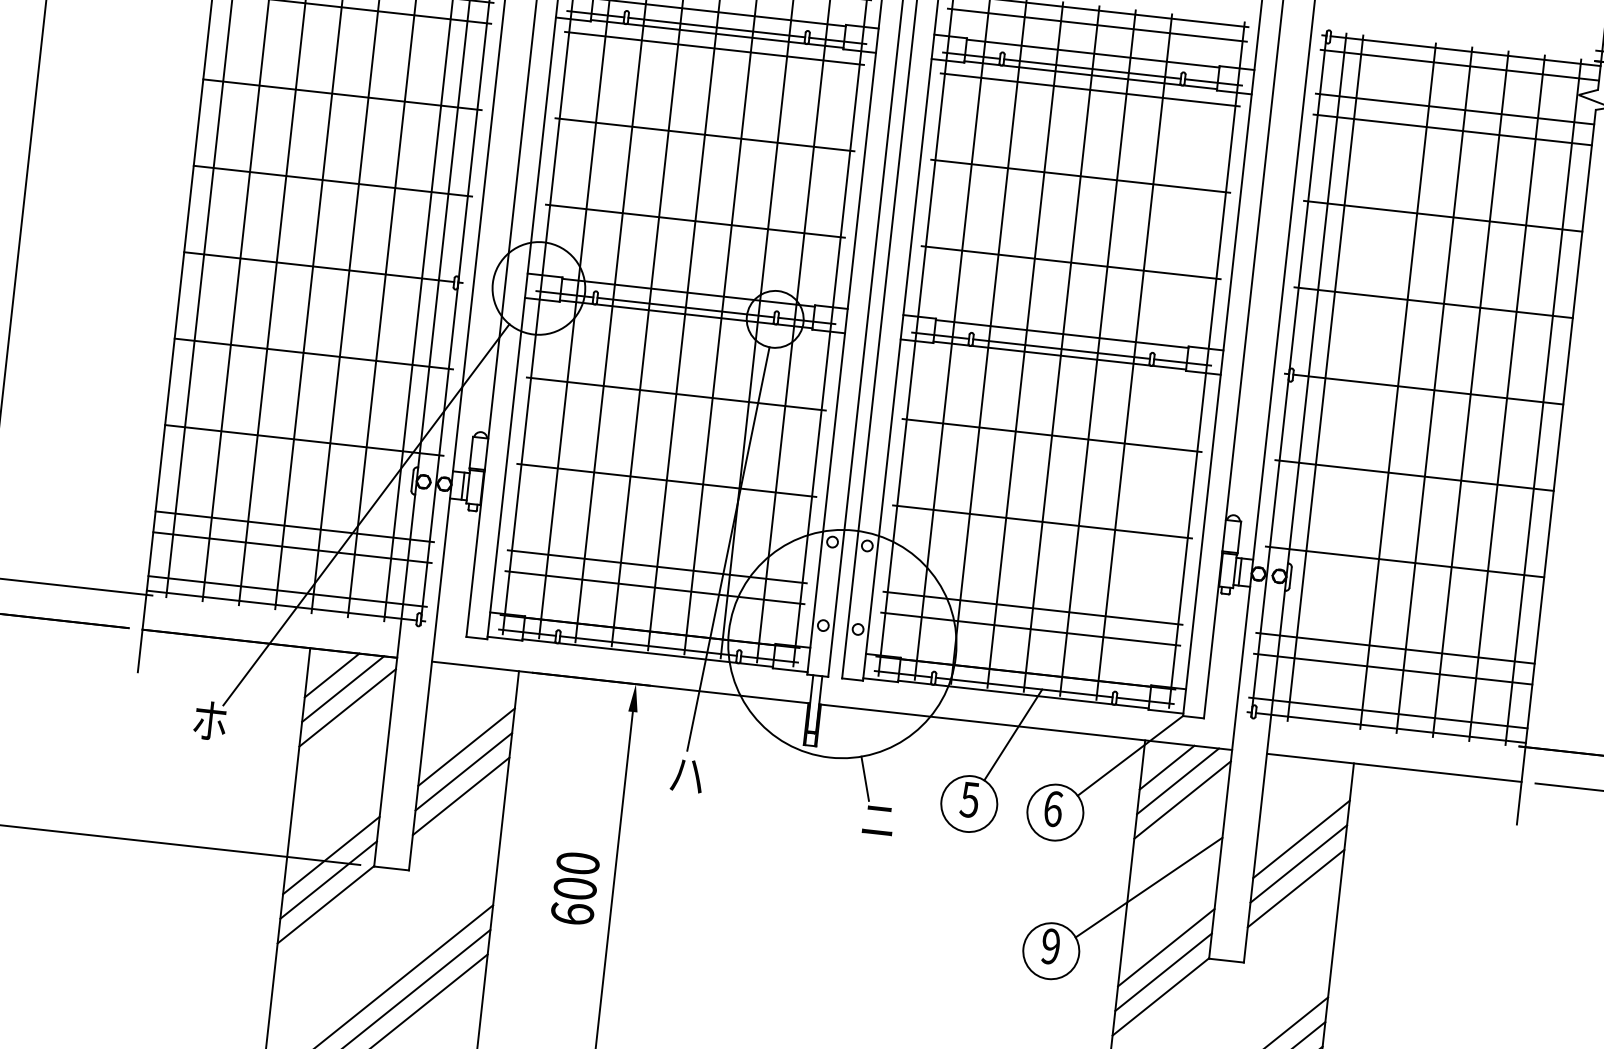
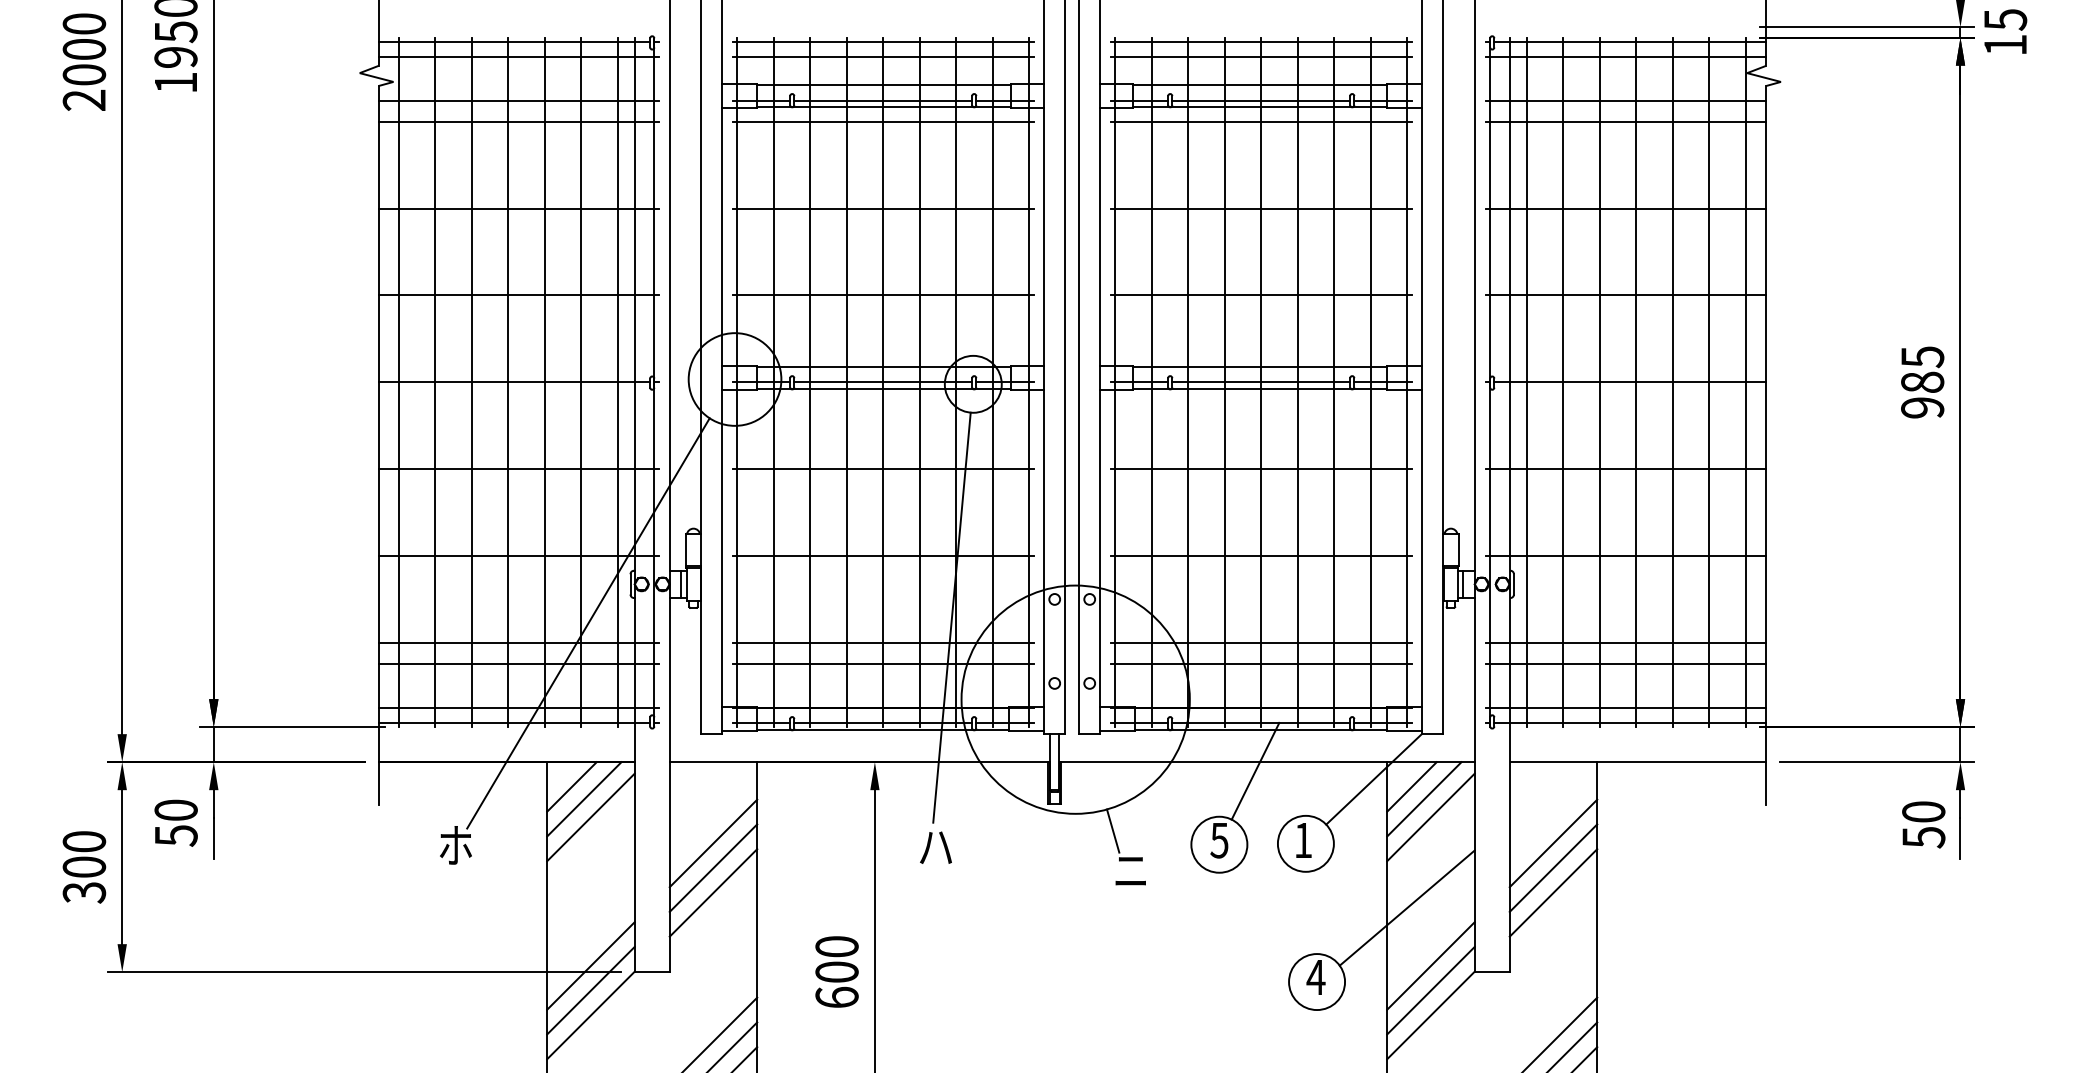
line: (1170, 361) -> (1370, 382), added
line: (1362, 382) -> (1563, 382), added
text: (1053, 809) -> (1303, 840), 6 -> 1
text: (1050, 946) -> (1315, 977), 9 -> 4

